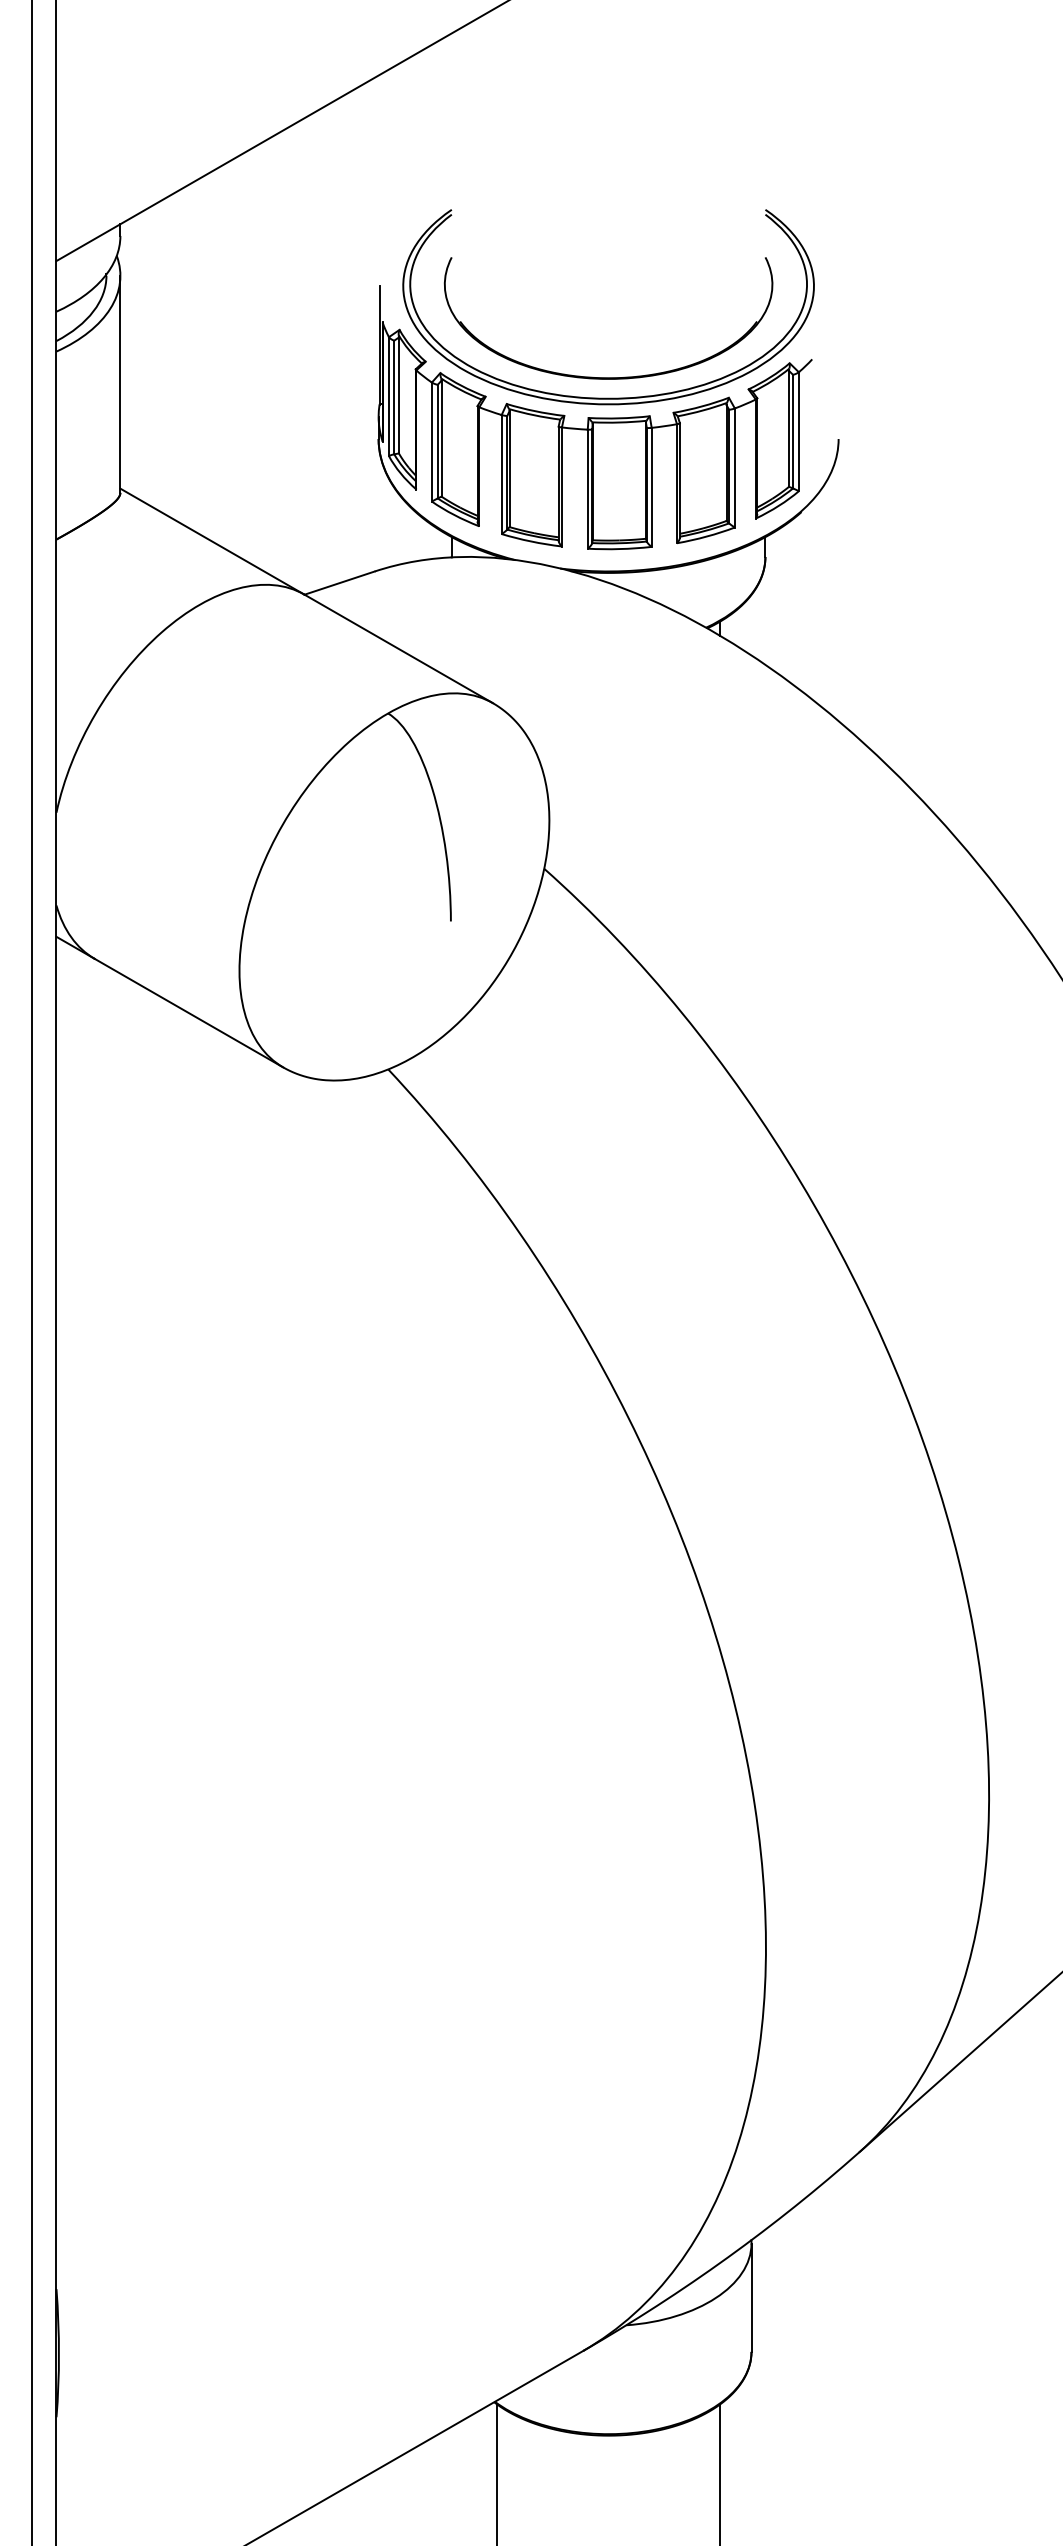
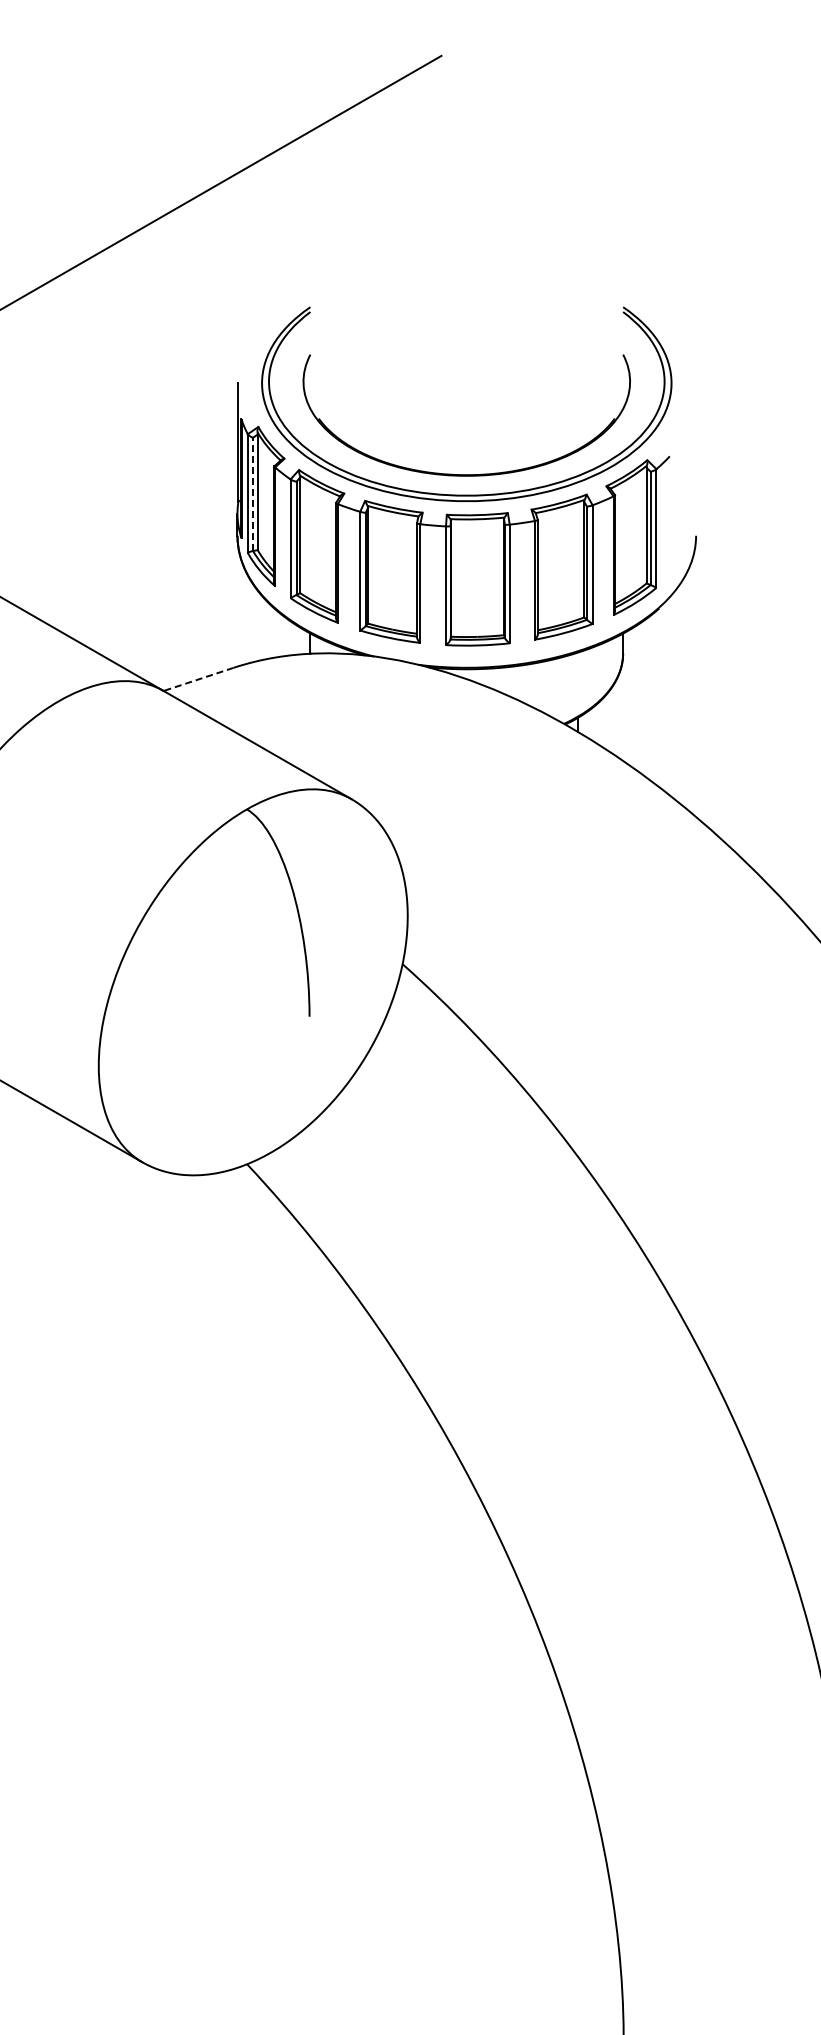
line: (394, 397) -> (253, 494), solid -> dashed
line: (339, 583) -> (198, 679), solid -> dashed

